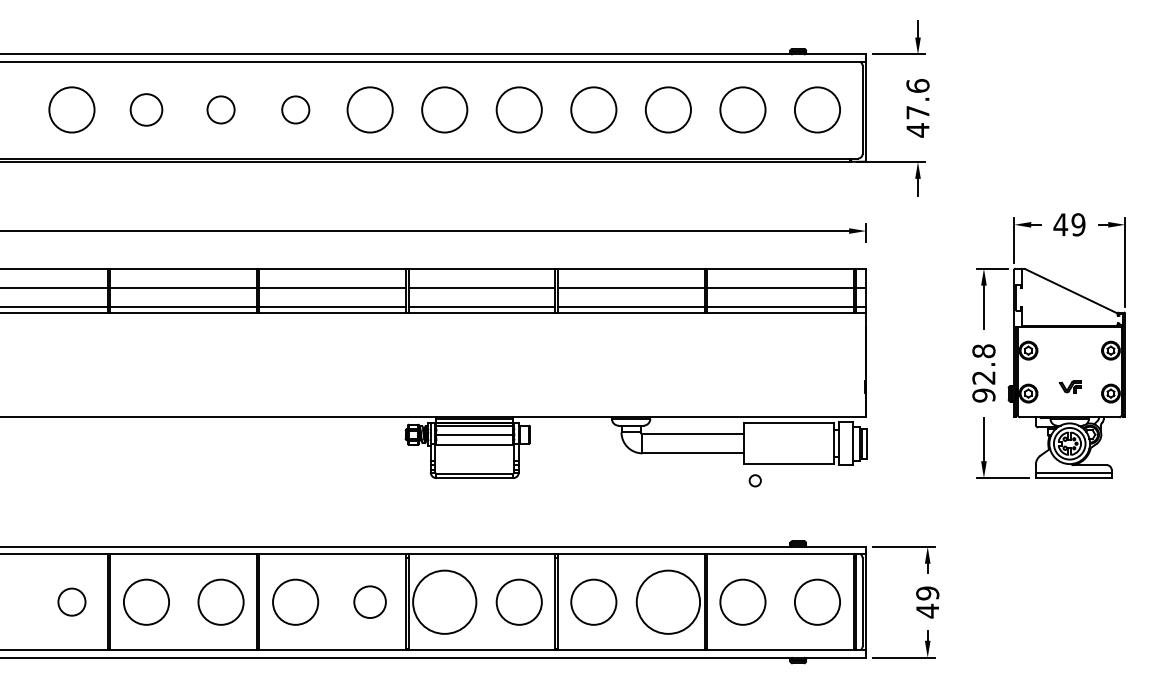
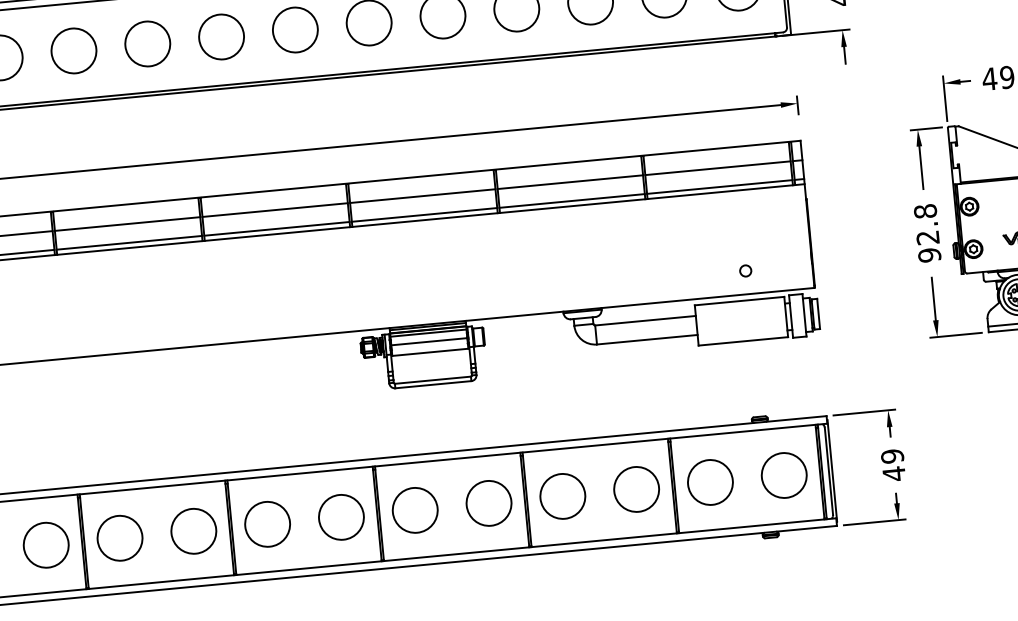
circle: (146, 109) -> (73, 50), size x1.43
circle: (220, 109) -> (147, 43), size x1.67
circle: (295, 109) -> (221, 36), size x1.67
circle: (754, 480) -> (744, 270), moved
circle: (71, 601) -> (45, 544), size x1.67
circle: (369, 601) -> (340, 516), size x1.43
circle: (444, 601) -> (414, 509), size x0.71
circle: (667, 601) -> (635, 488), size x0.71

